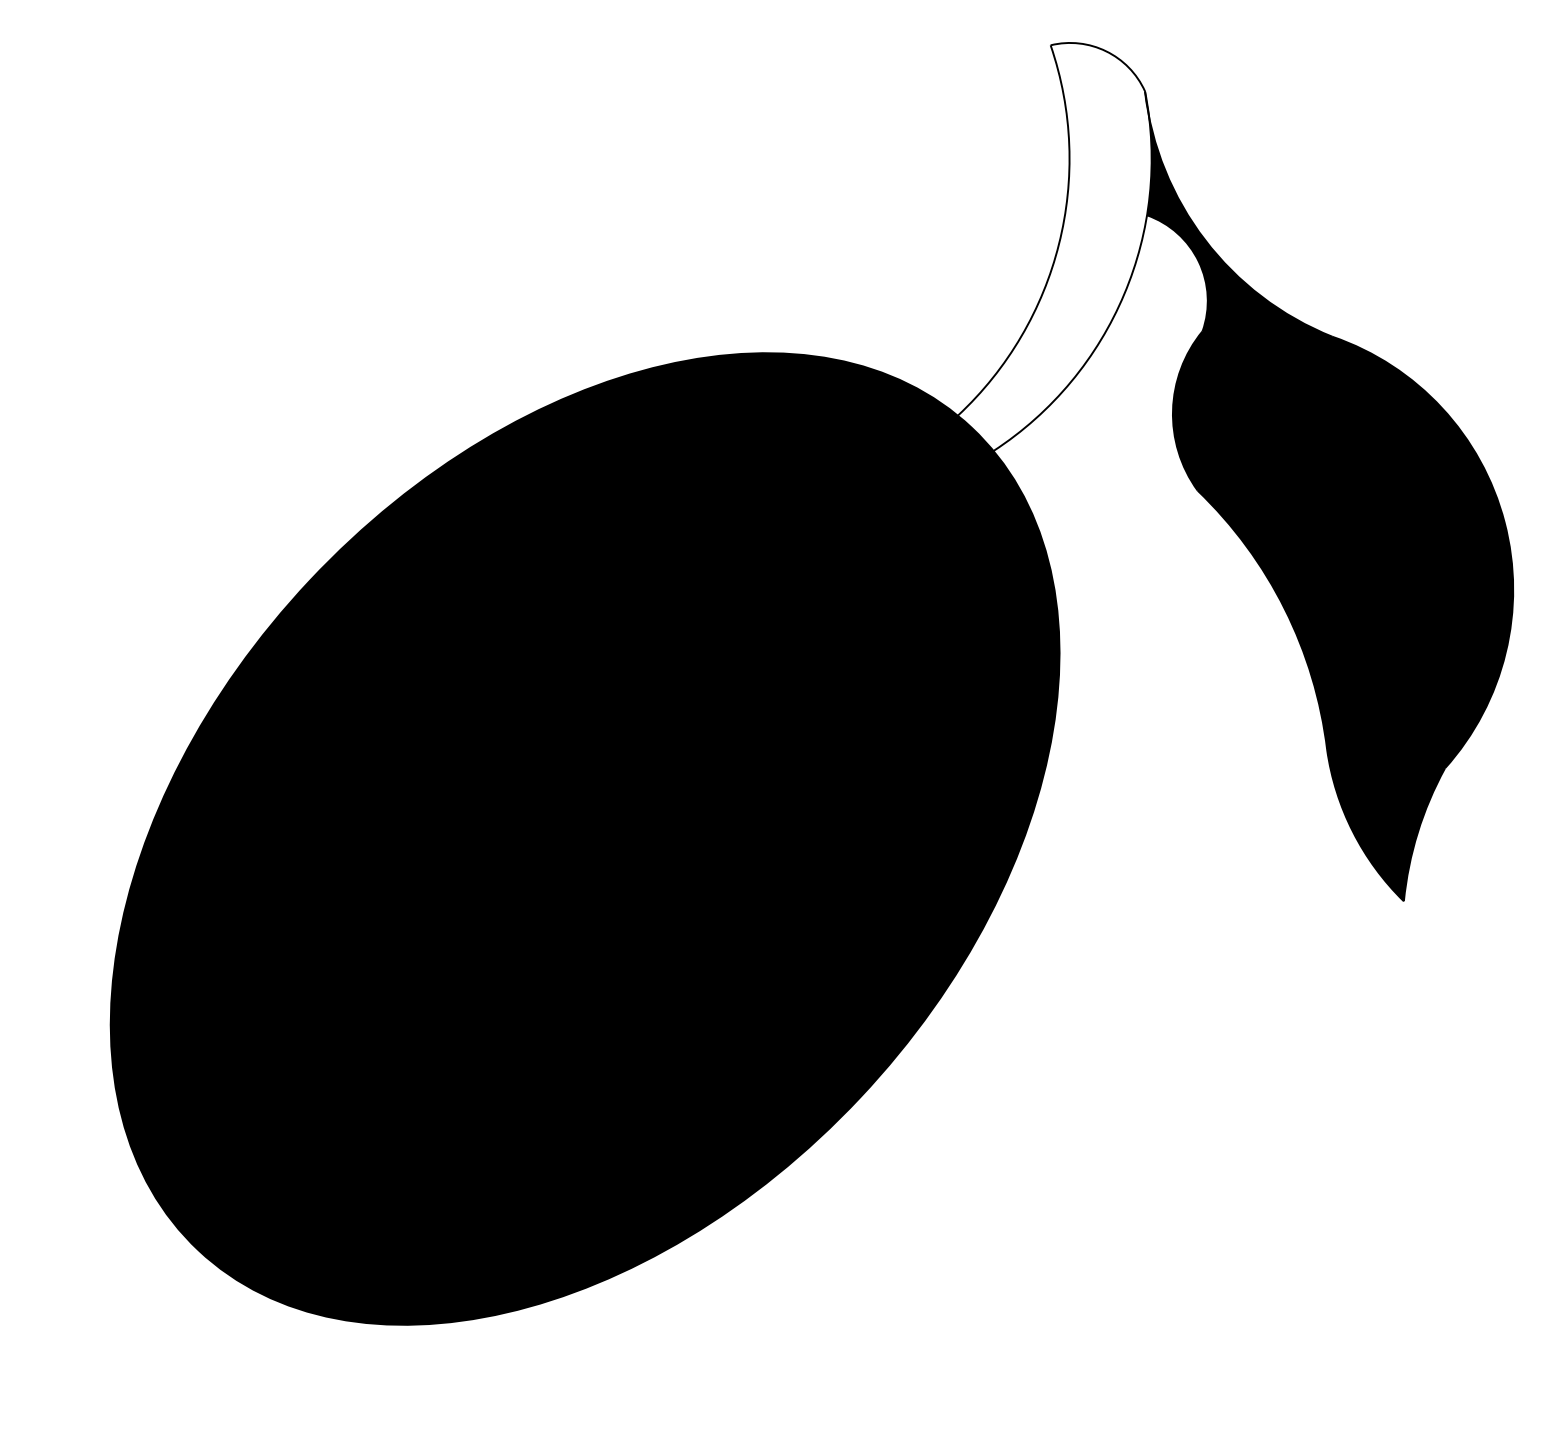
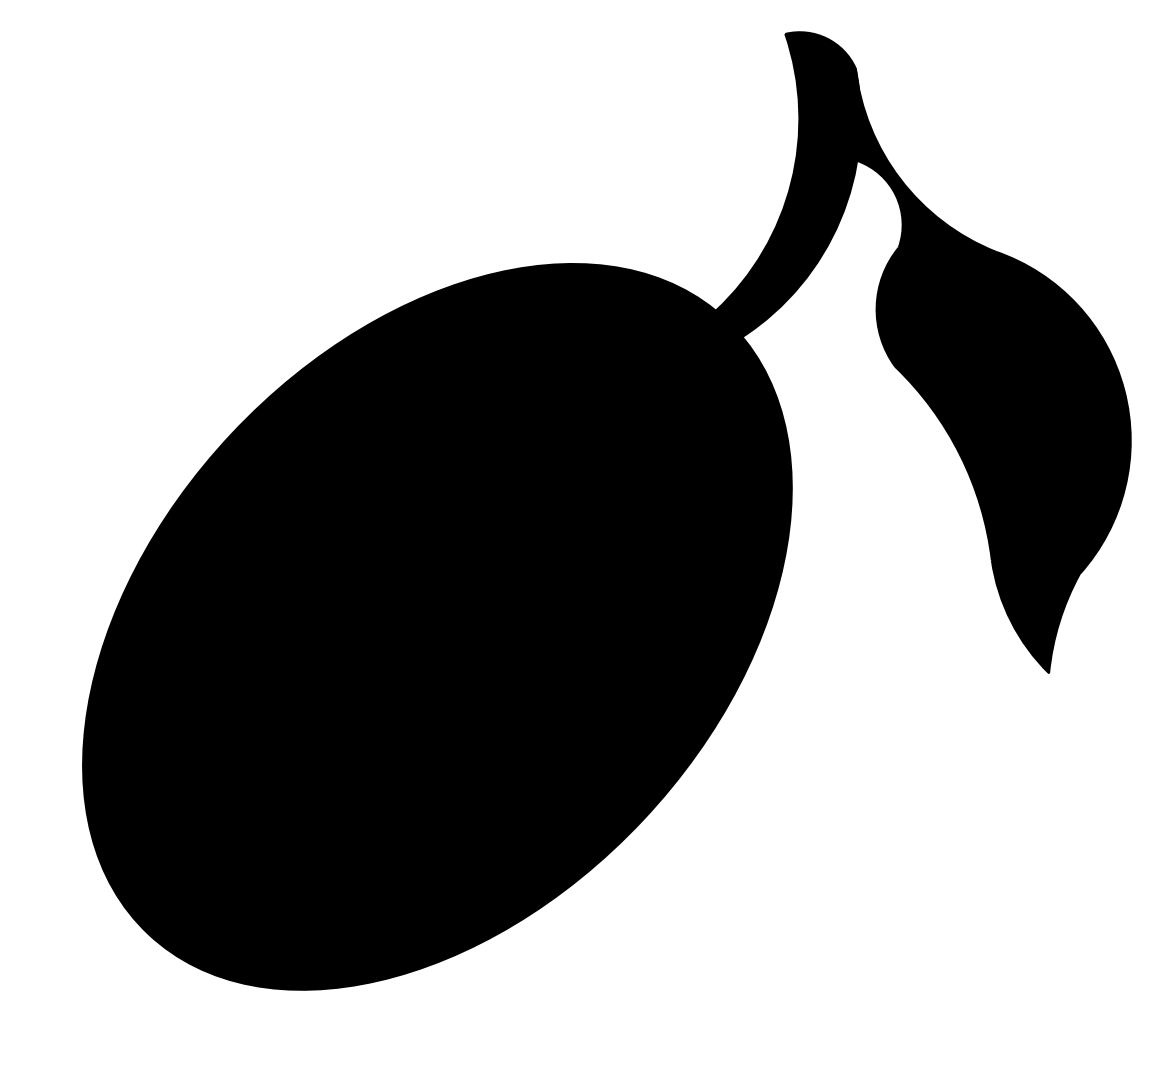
fill: (1050, 253) -> (785, 189), added

